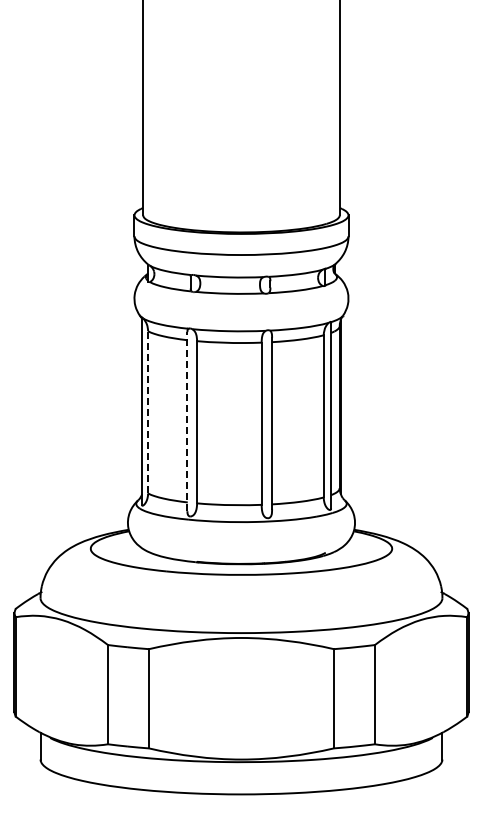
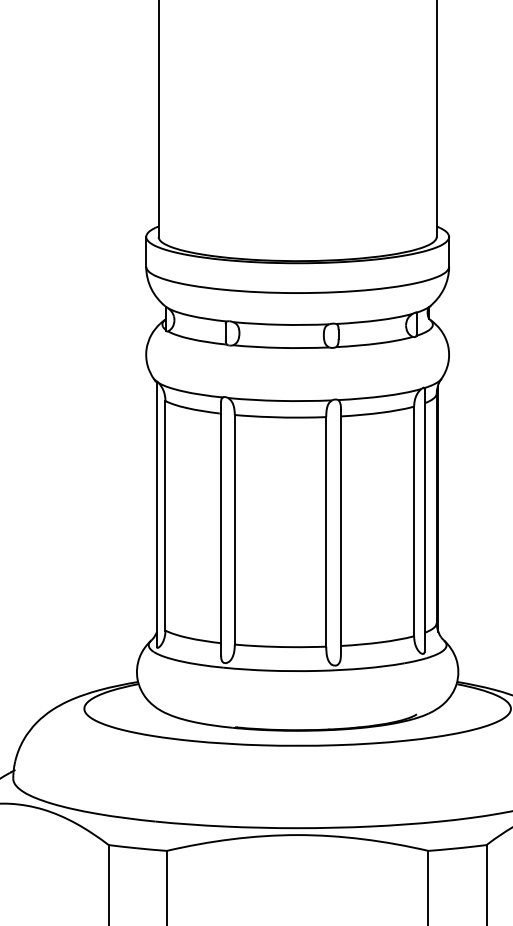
line: (148, 411) -> (166, 514), dashed -> solid
line: (187, 421) -> (221, 528), dashed -> solid

